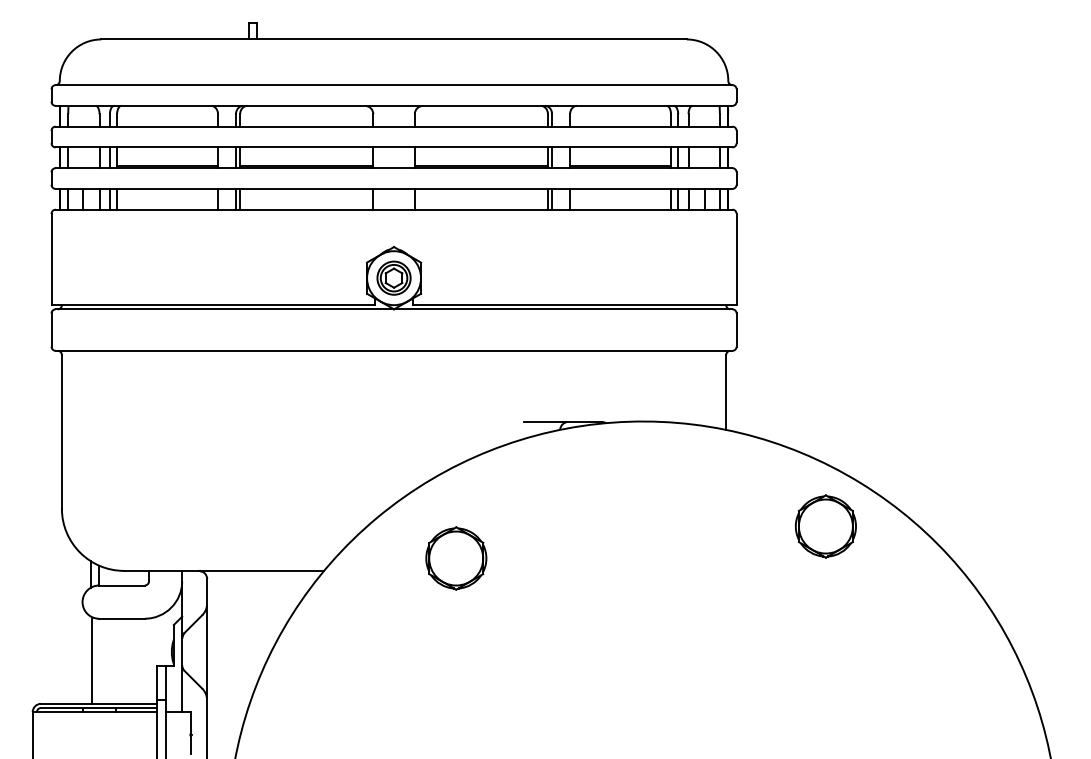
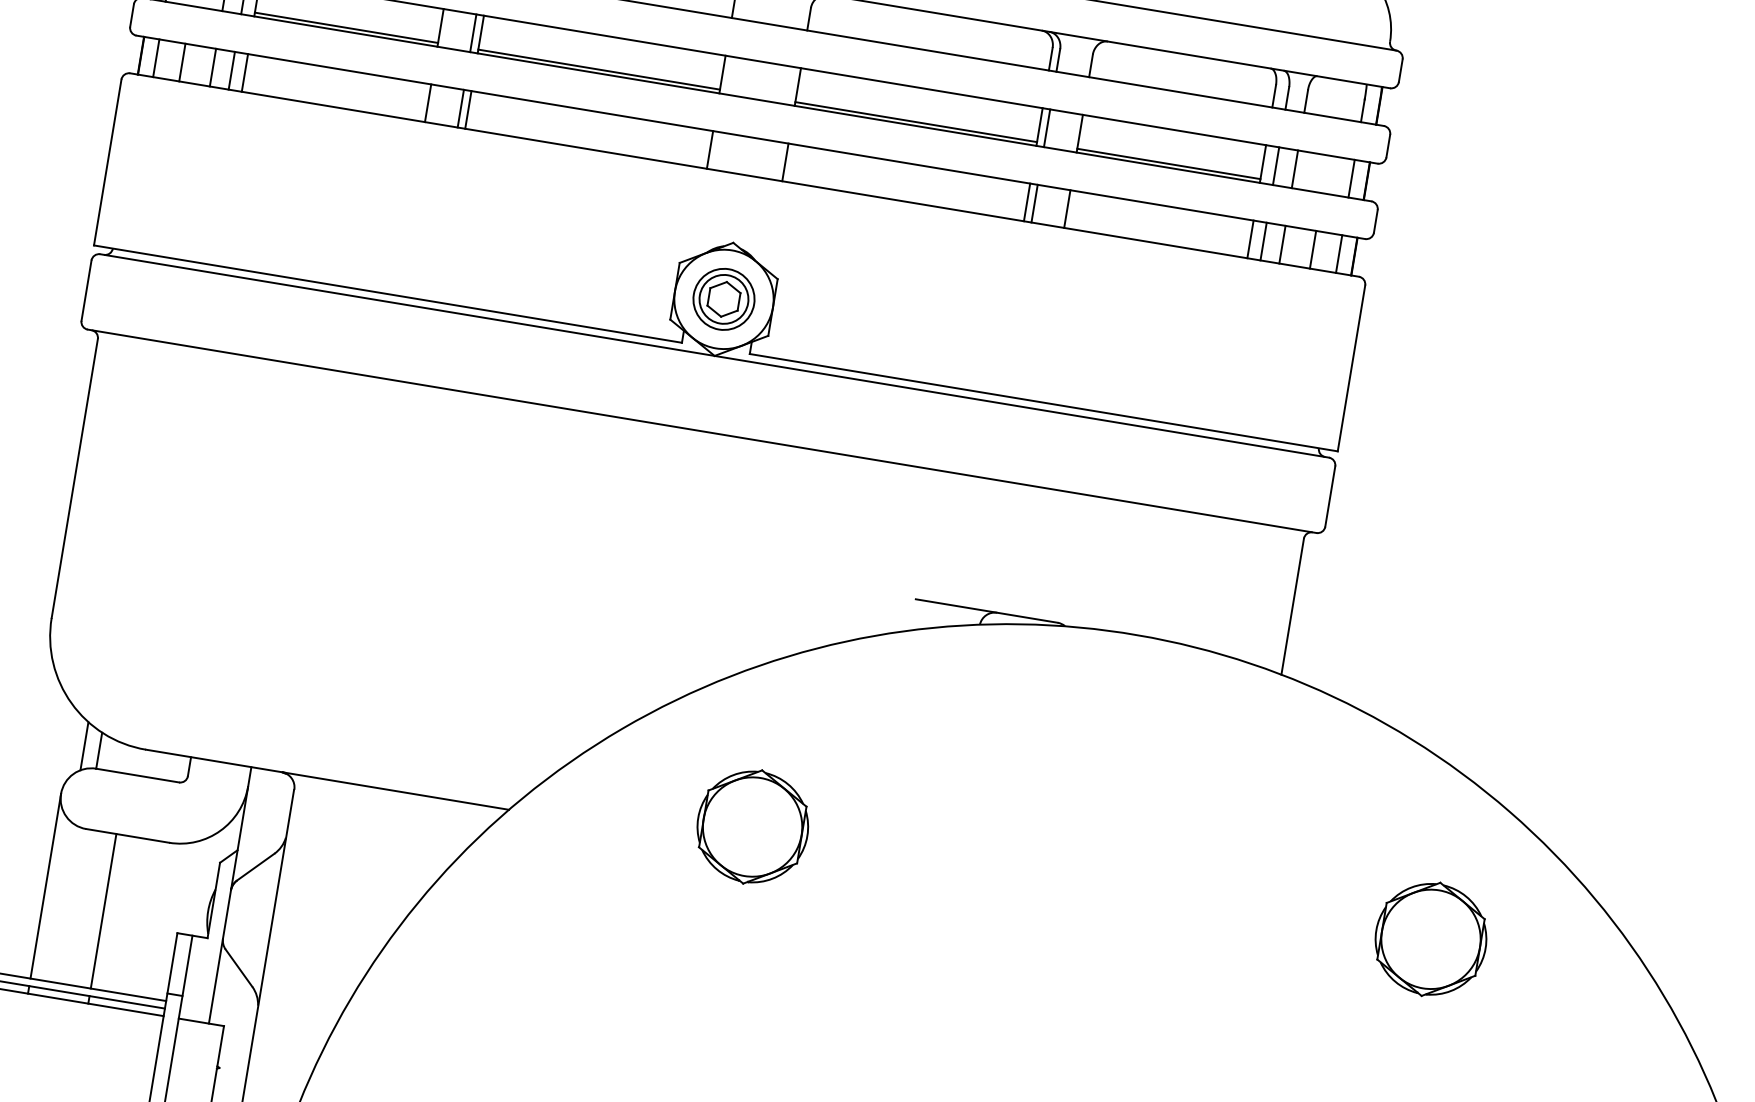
part: (825, 526) -> (1430, 939), moved
line: (82, 652) -> (45, 885), added
line: (91, 660) -> (103, 909), moved

